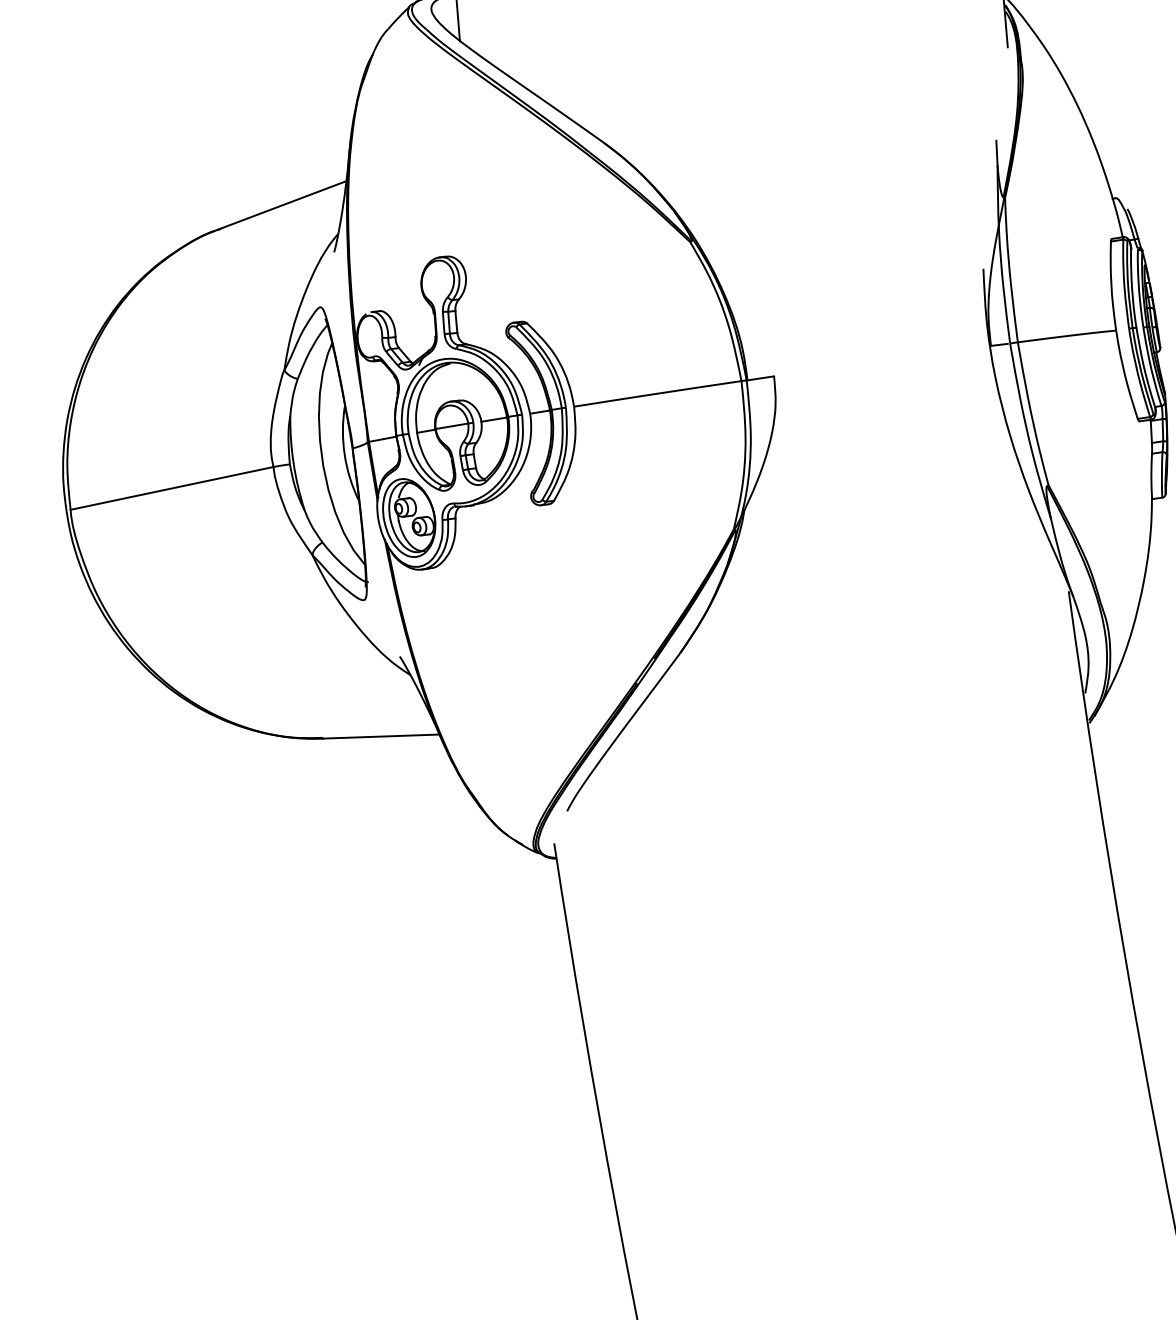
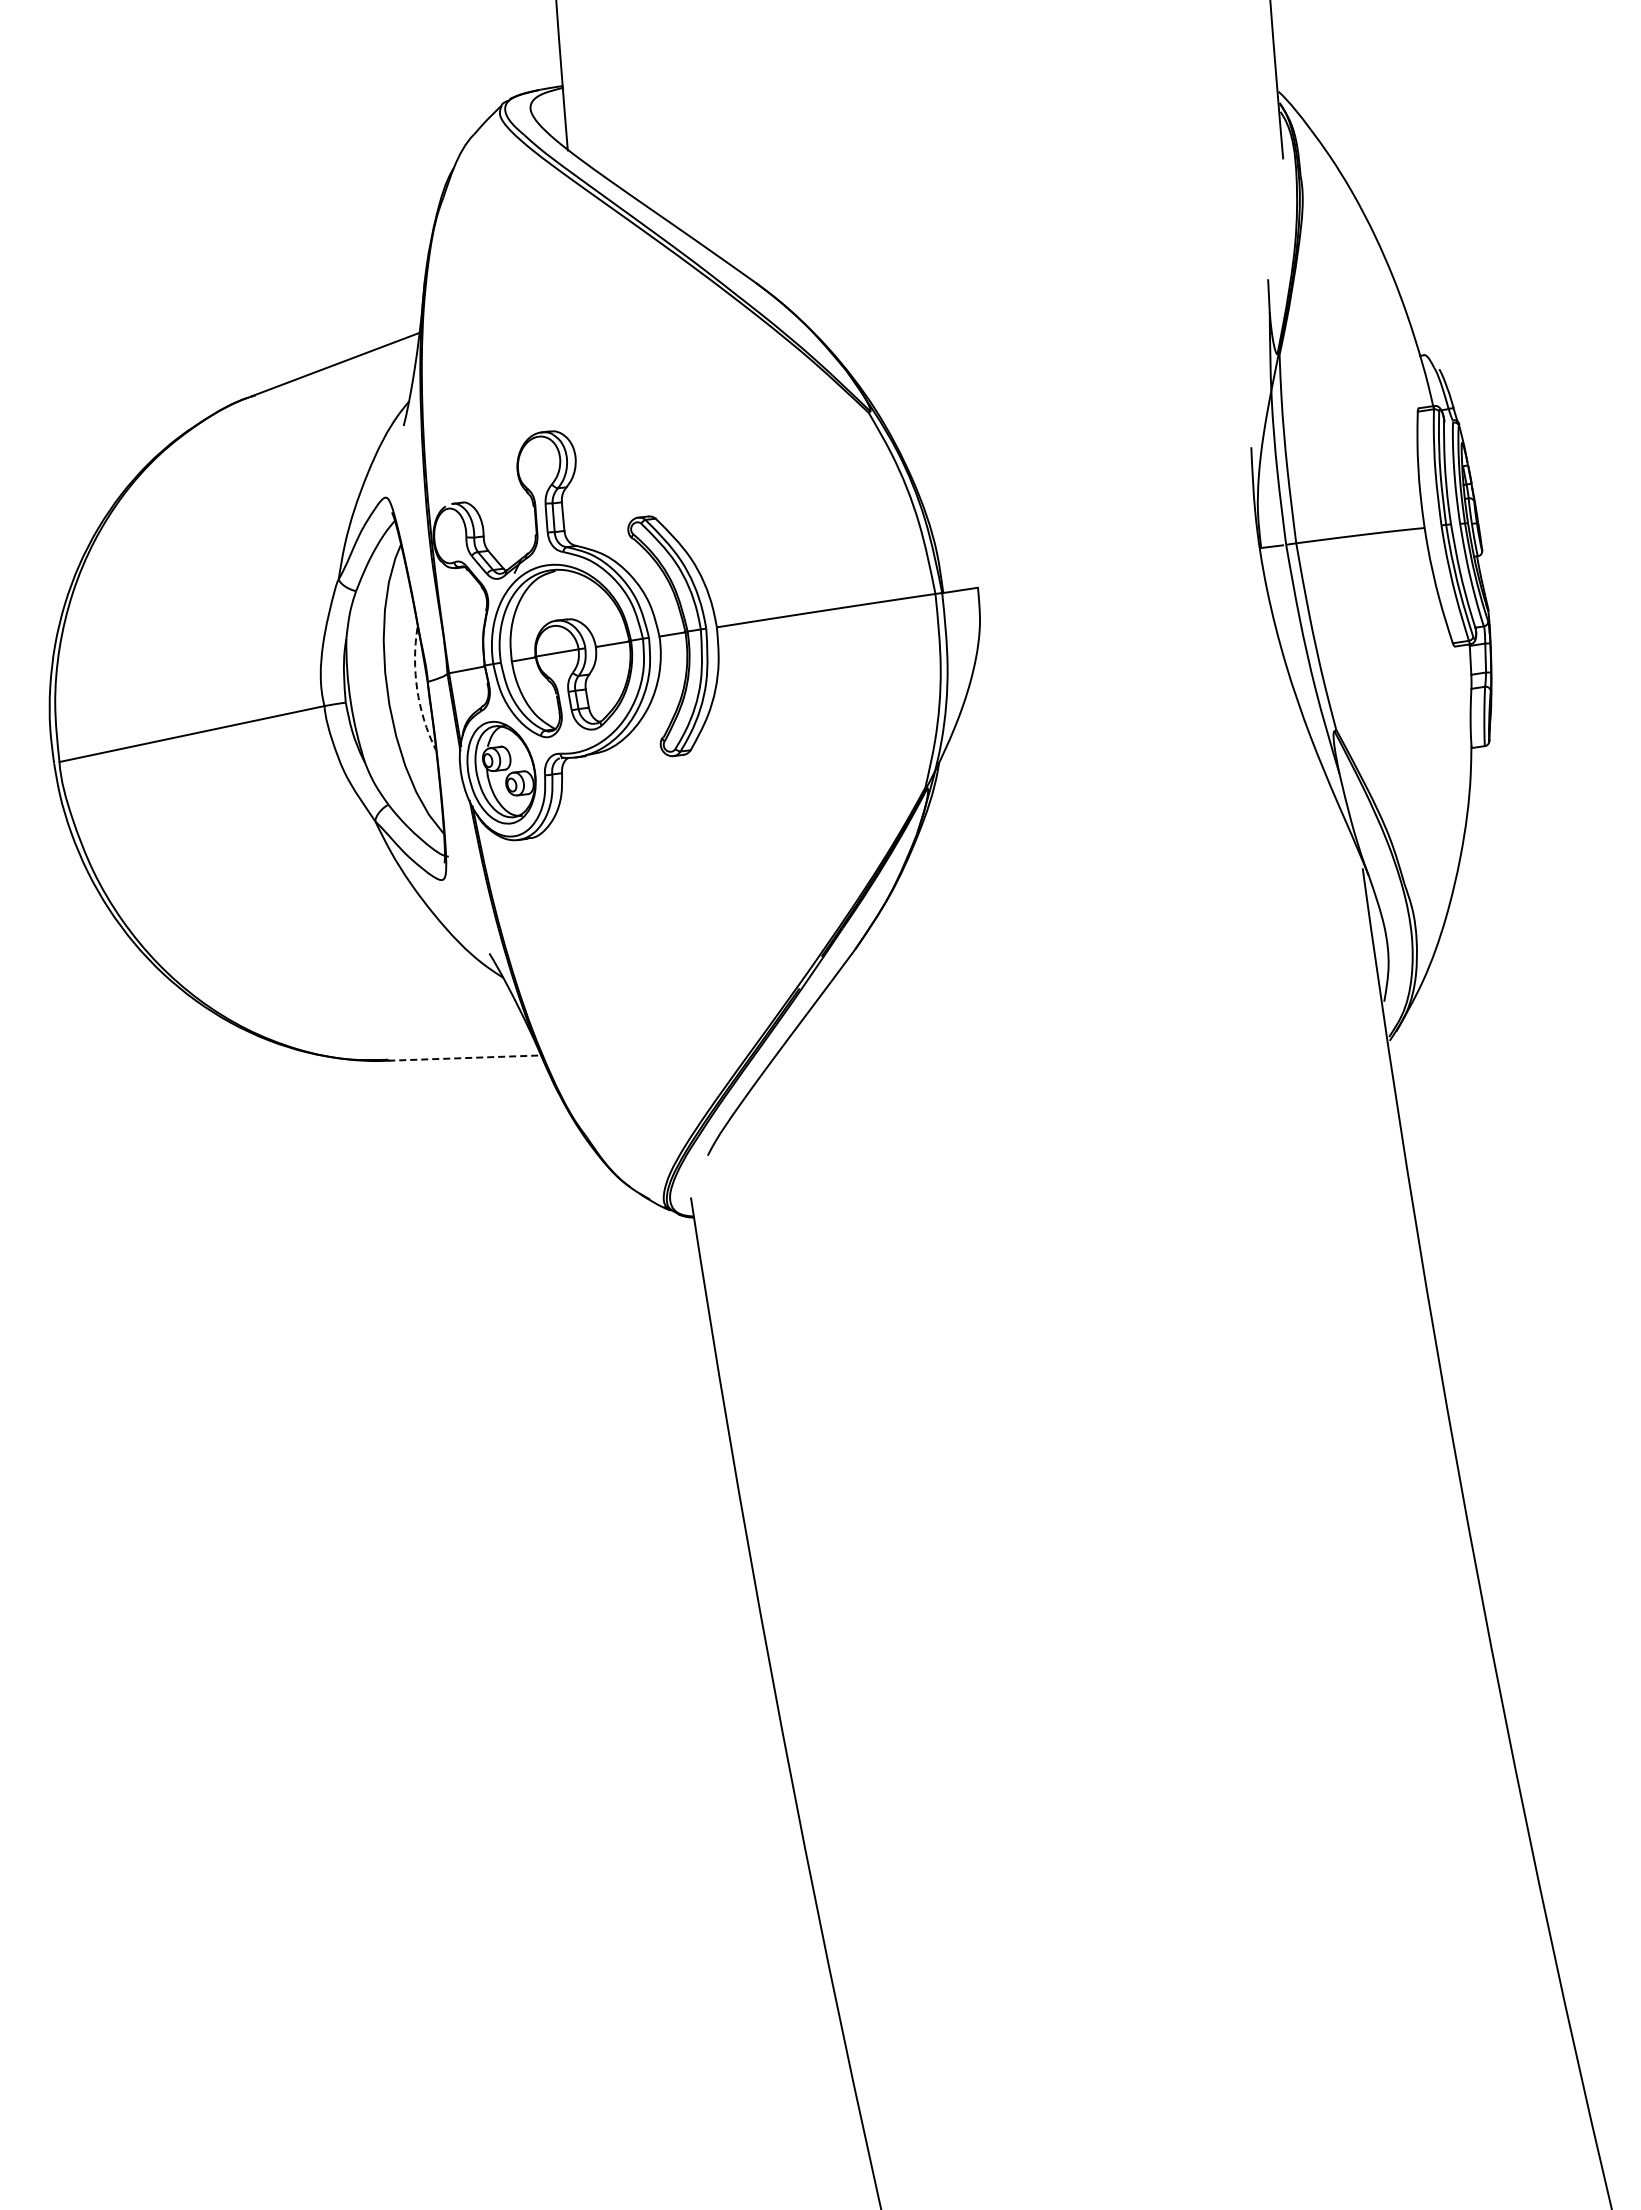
arc: (344, 454) -> (417, 689), solid -> dashed
line: (380, 736) -> (464, 1058), solid -> dashed

